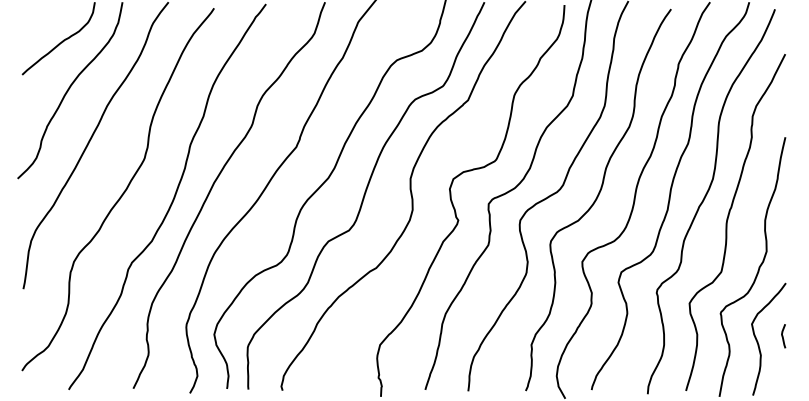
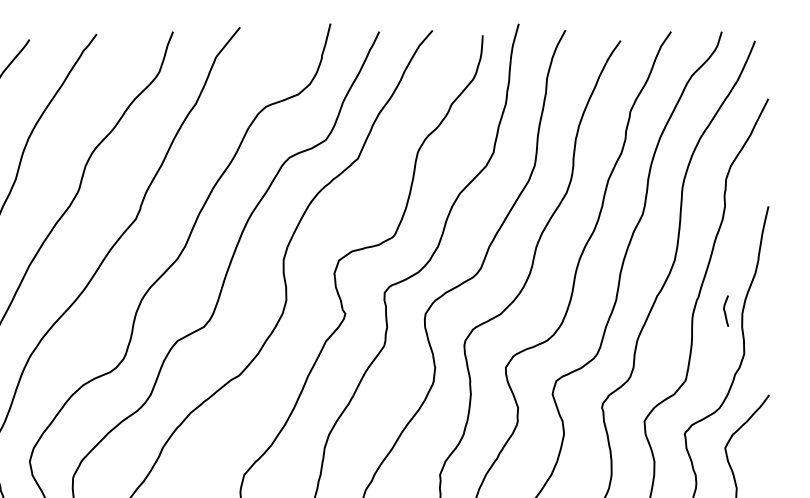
curve: (783, 336) -> (725, 311), moved

